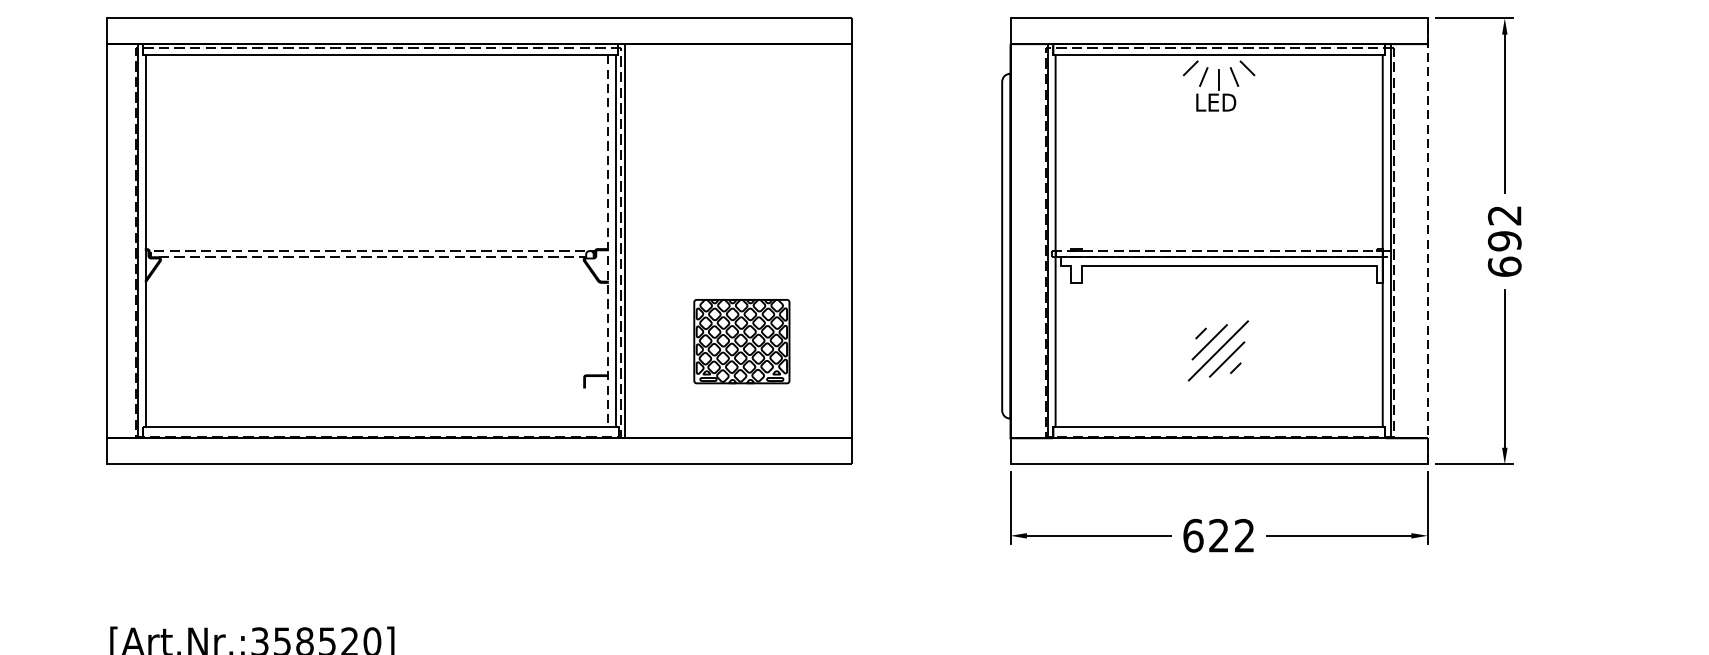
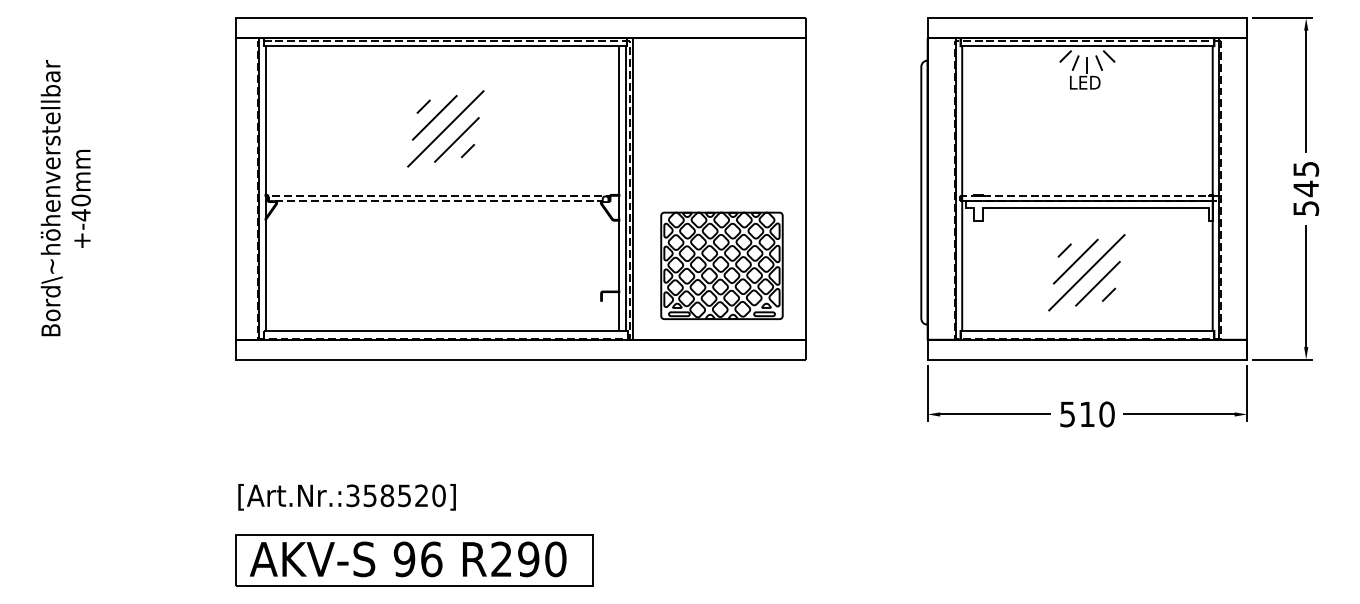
part: (380, 162) -> (445, 128), added
line: (1428, 240) -> (1247, 188), dashed -> solid
line: (608, 242) -> (619, 189), dashed -> solid
text: (1505, 242) -> (1306, 189), 692 -> 545
part: (741, 341) -> (721, 265), size x1.67
part: (1217, 350) -> (1086, 272), size x1.67
text: (1219, 535) -> (1087, 414), 622 -> 510

